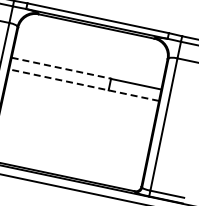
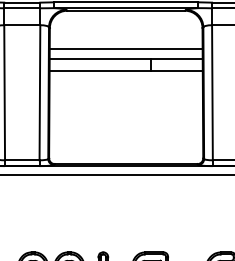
line: (87, 63) -> (125, 48), added
line: (61, 67) -> (100, 58), dashed -> solid
line: (84, 85) -> (126, 70), dashed -> solid

